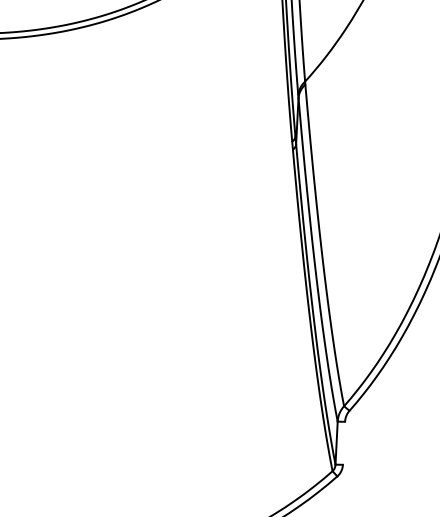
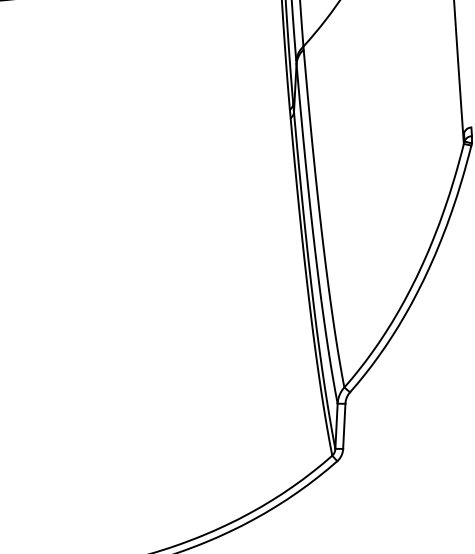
line: (344, 442) -> (344, 425), added

